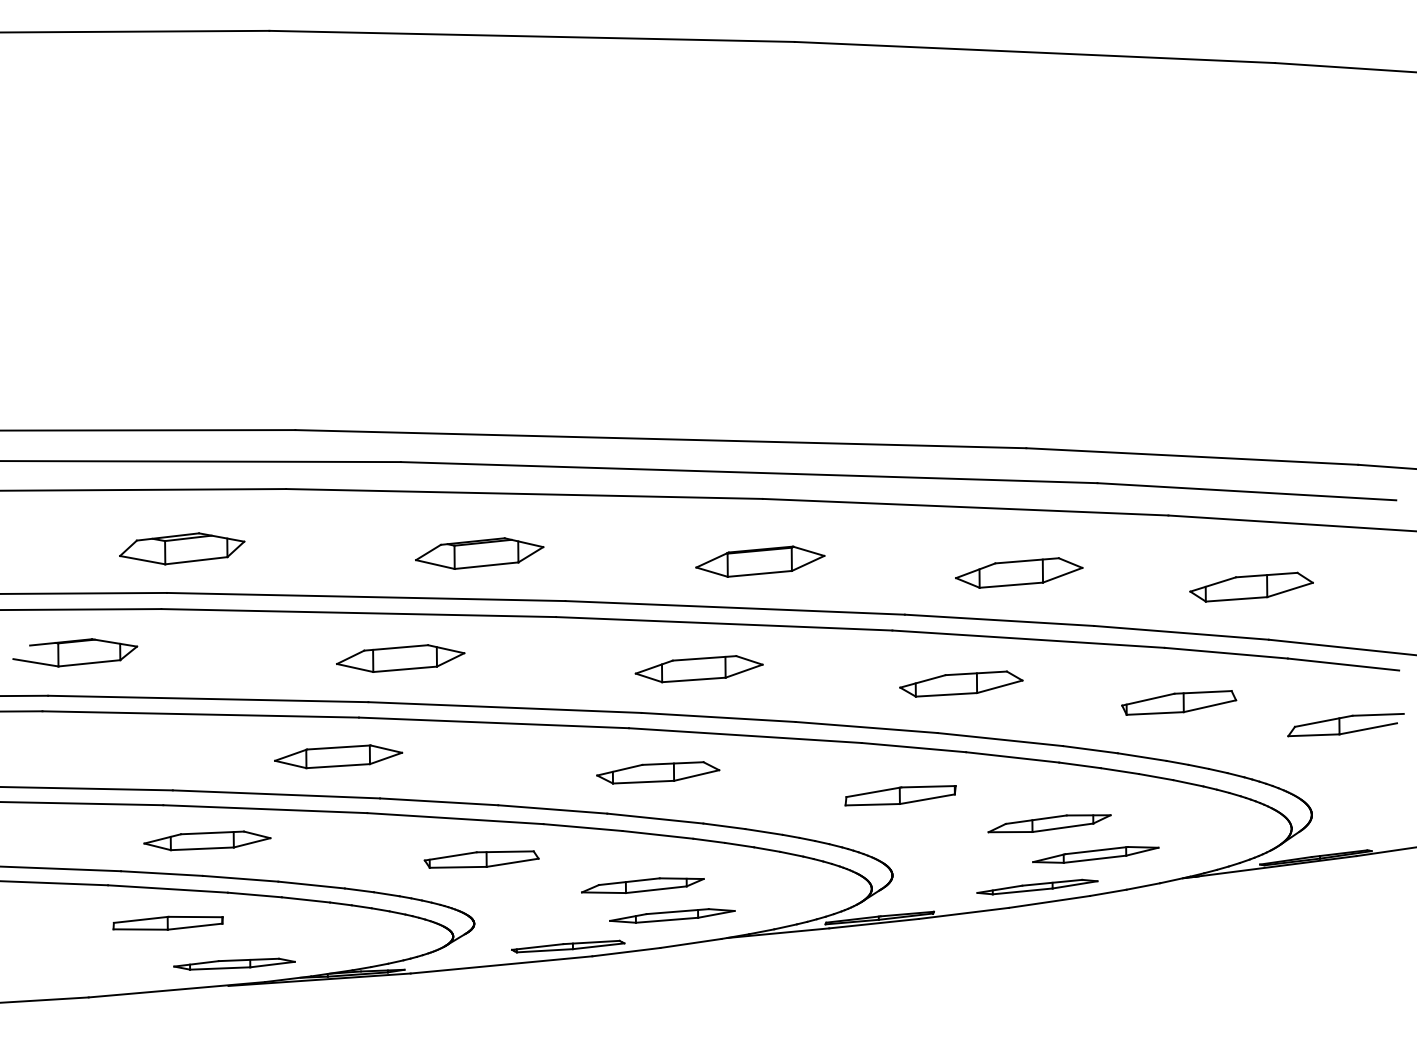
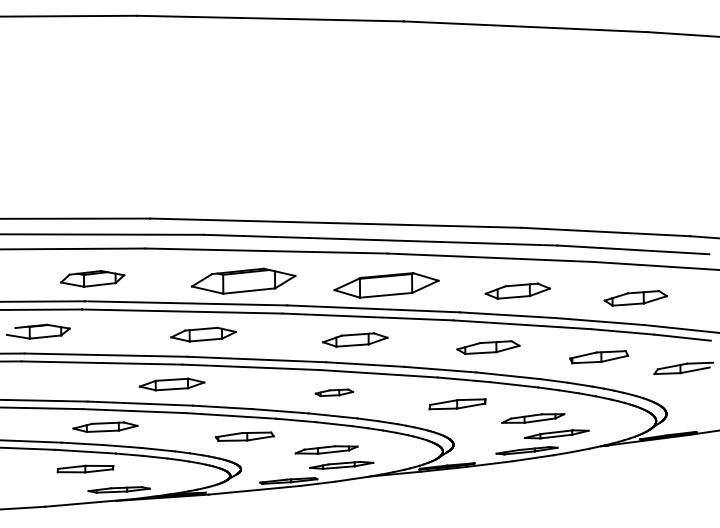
part: (479, 553) -> (243, 281), size x1.6
part: (758, 561) -> (385, 285), size x1.6
part: (658, 772) -> (334, 392), size x0.6

